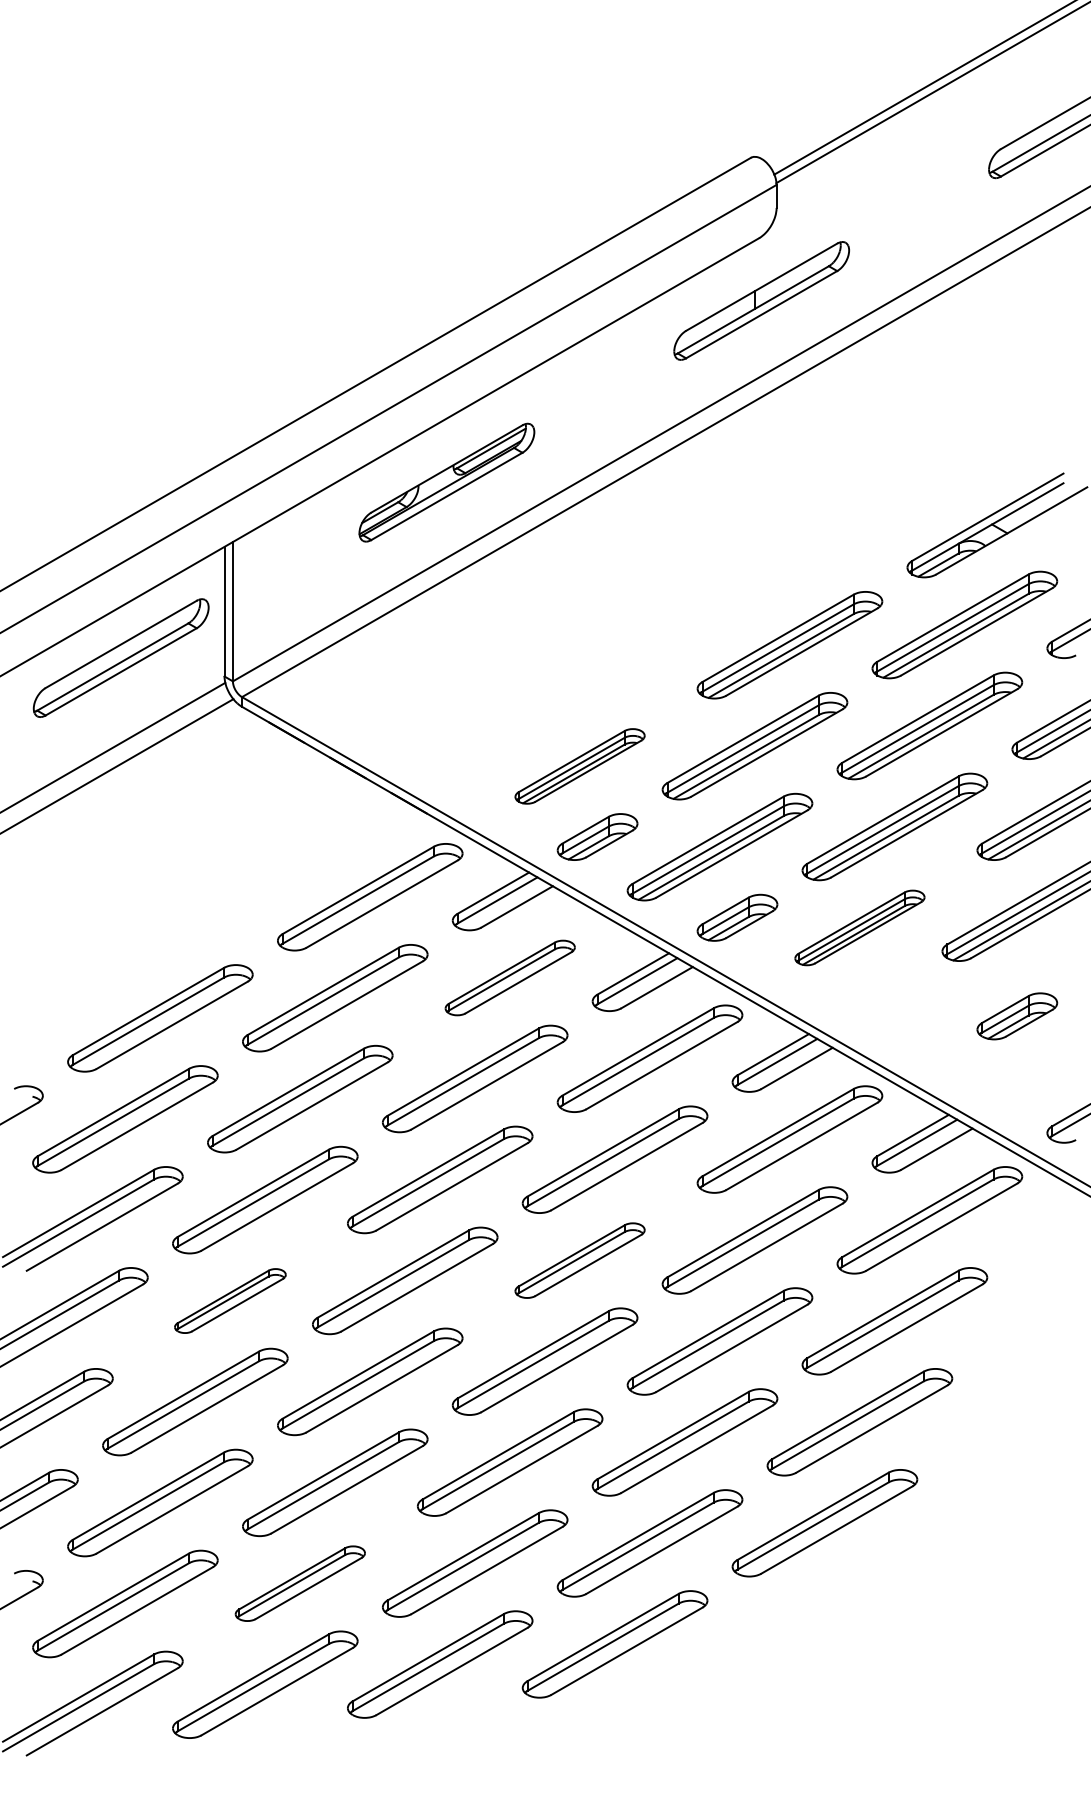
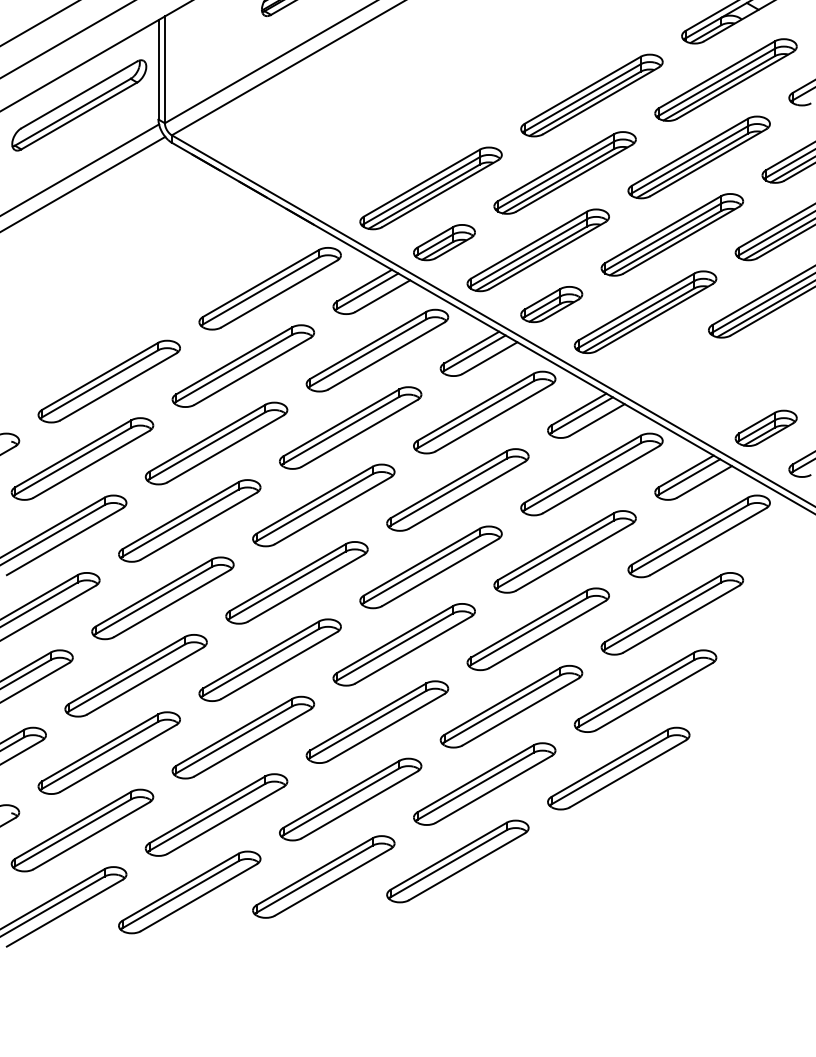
part: (579, 766) -> (430, 188), size x1.43
part: (859, 927) -> (645, 311), size x1.43
part: (510, 977) -> (377, 350), size x1.43
part: (1017, 1016) -> (766, 428), moved
part: (579, 1260) -> (430, 567), size x1.43
part: (230, 1300) -> (163, 597), size x1.67
part: (300, 1583) -> (216, 814), size x1.43

